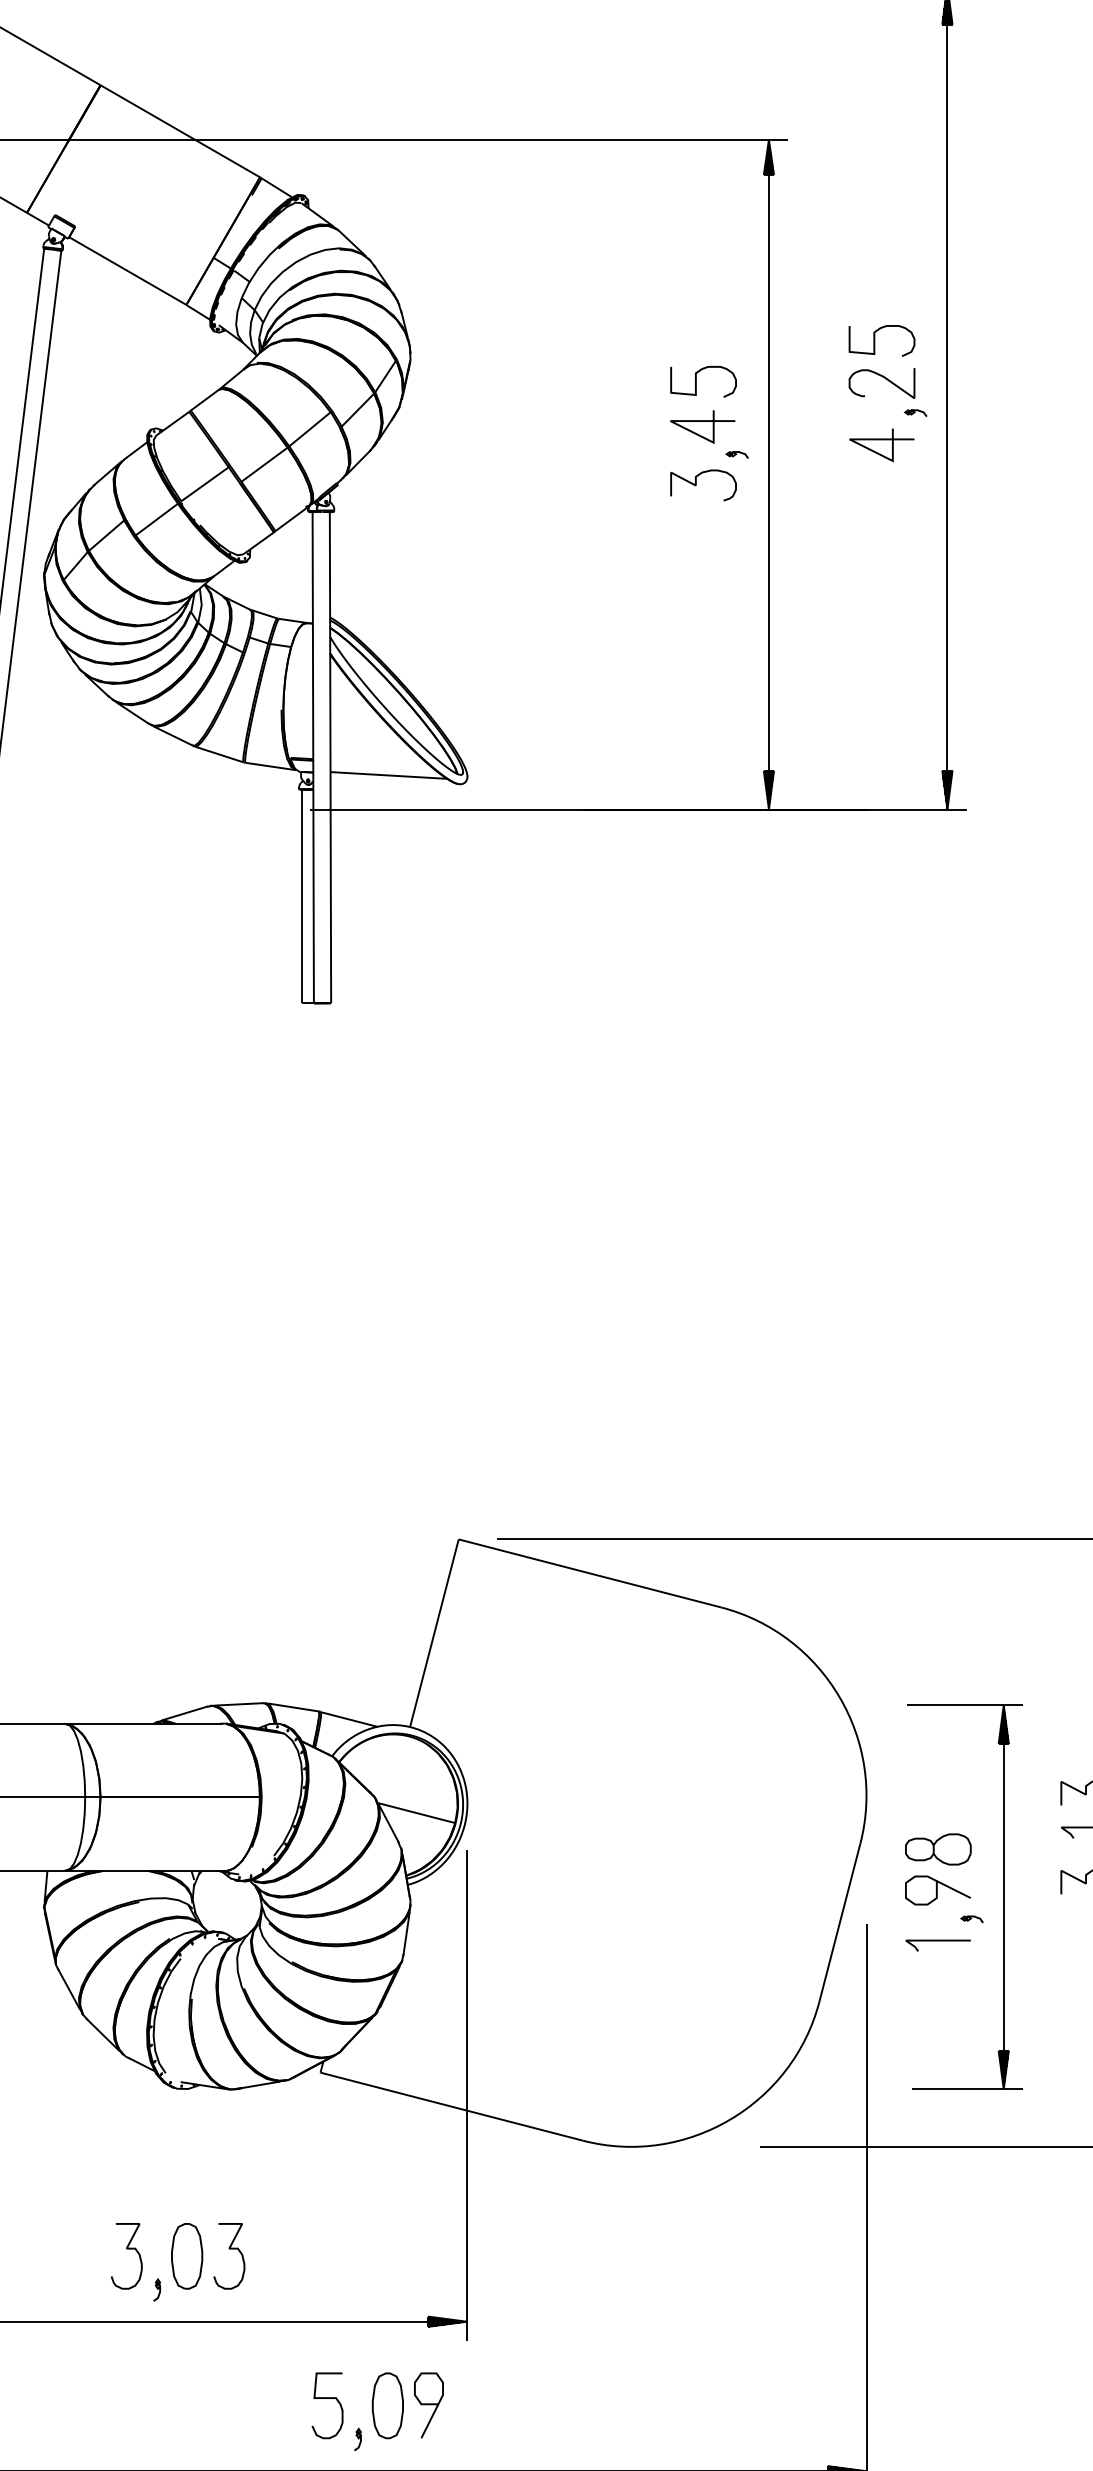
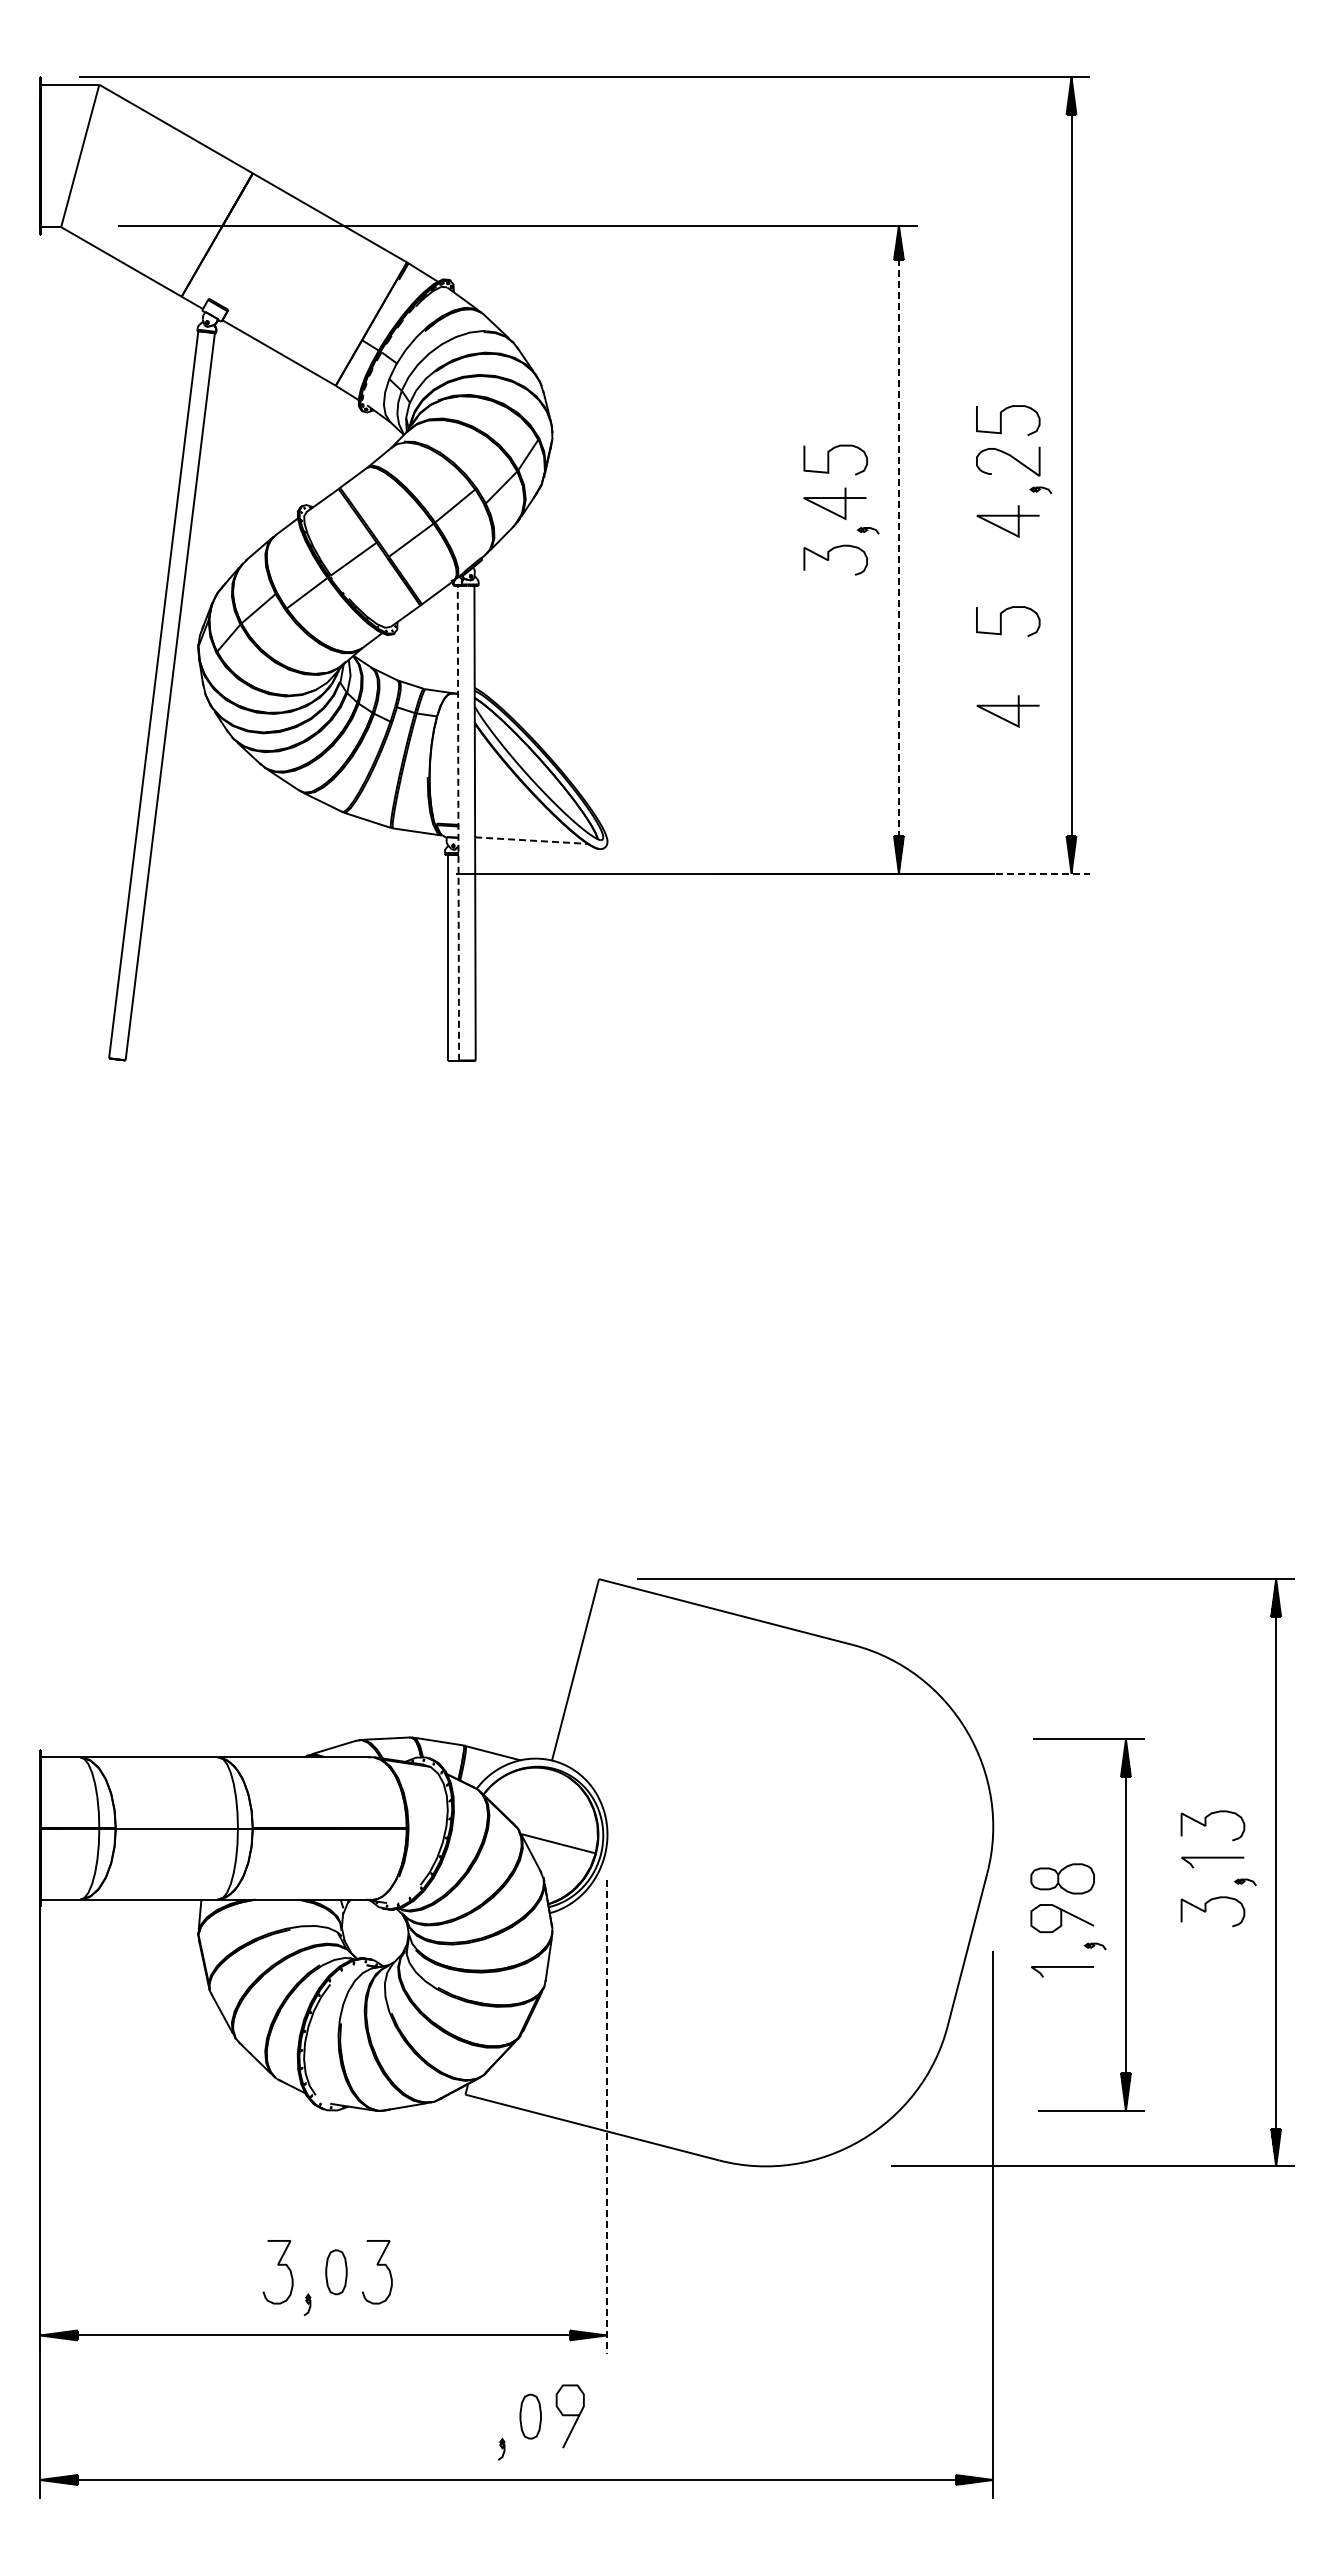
line: (768, 474) -> (898, 549), solid -> dashed
curve: (875, 548) -> (1001, 621), added
line: (881, 636) -> (1007, 706), added
line: (313, 756) -> (458, 822), solid -> dashed
line: (388, 775) -> (531, 840), solid -> dashed
line: (912, 809) -> (1037, 873), solid -> dashed
line: (467, 2096) -> (607, 2117), solid -> dashed
part: (187, 2256) -> (336, 2272), size x0.7
curve: (326, 2399) -> (471, 2410), removed
part: (387, 2405) -> (530, 2416), size x0.7

